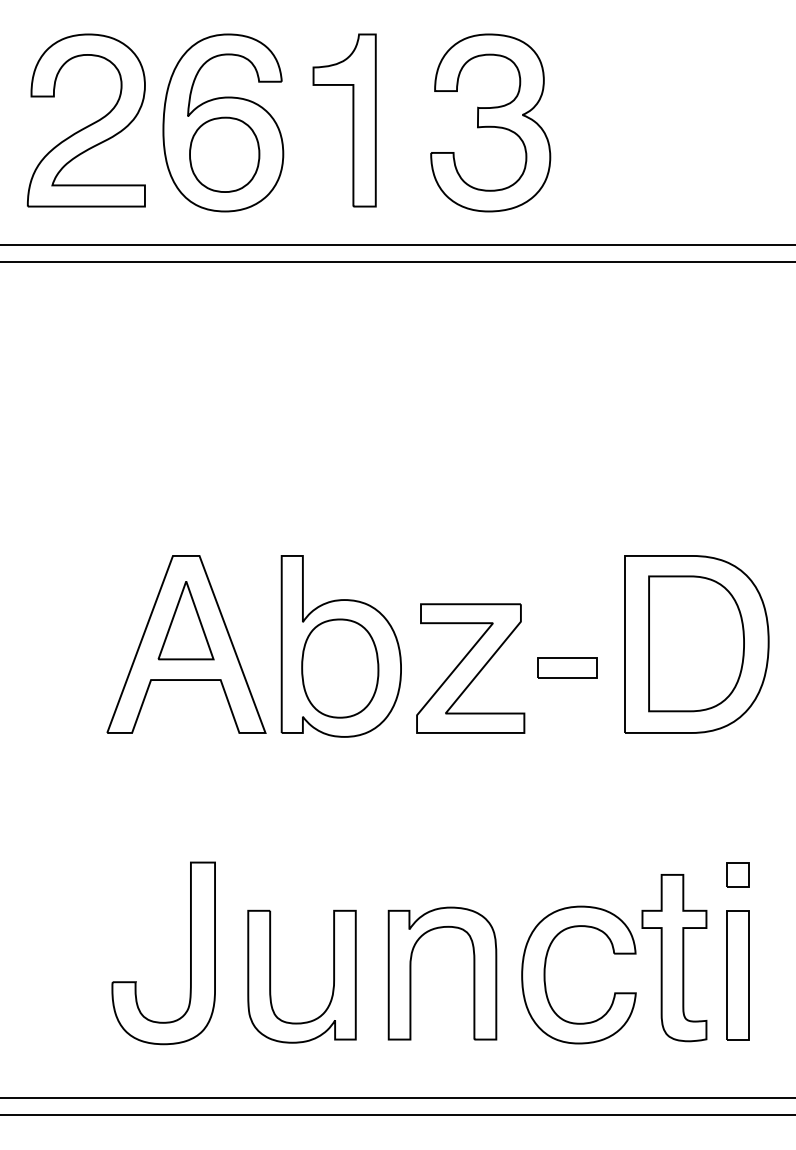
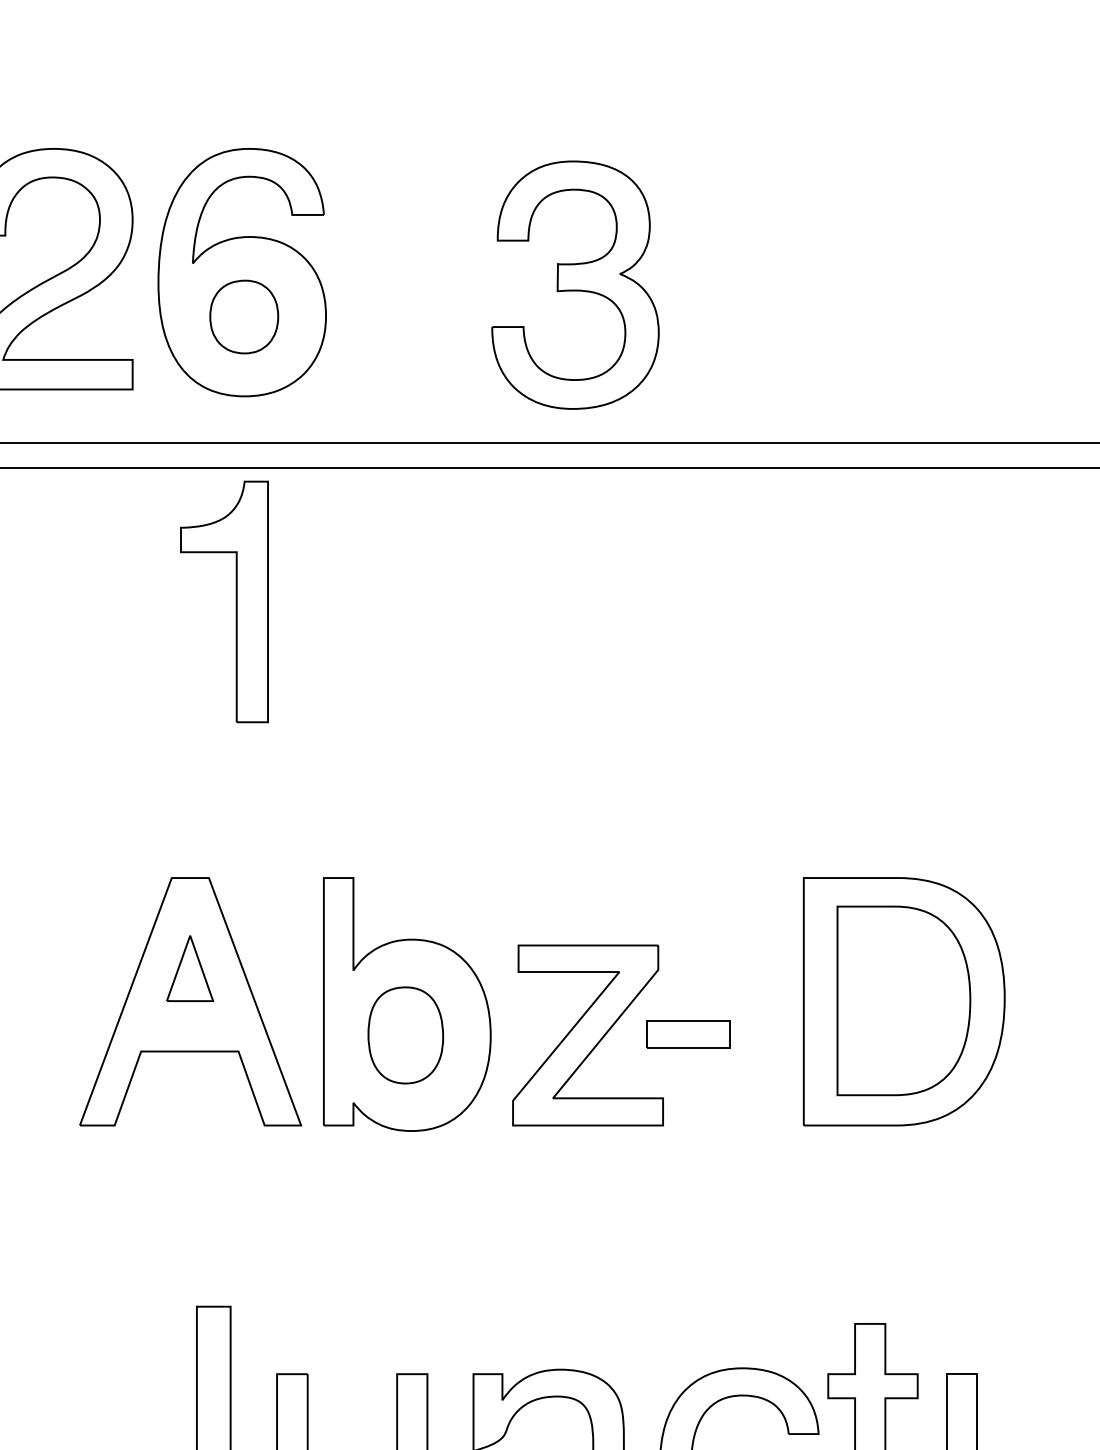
part: (352, 120) -> (235, 601), moved
part: (490, 122) -> (575, 284), moved
part: (224, 154) -> (243, 316), size x0.7
part: (185, 620) -> (189, 968), size x0.6
part: (567, 667) -> (688, 1033), moved
part: (340, 668) -> (406, 1035), size x0.7
part: (737, 874) -> (961, 1323), removed

